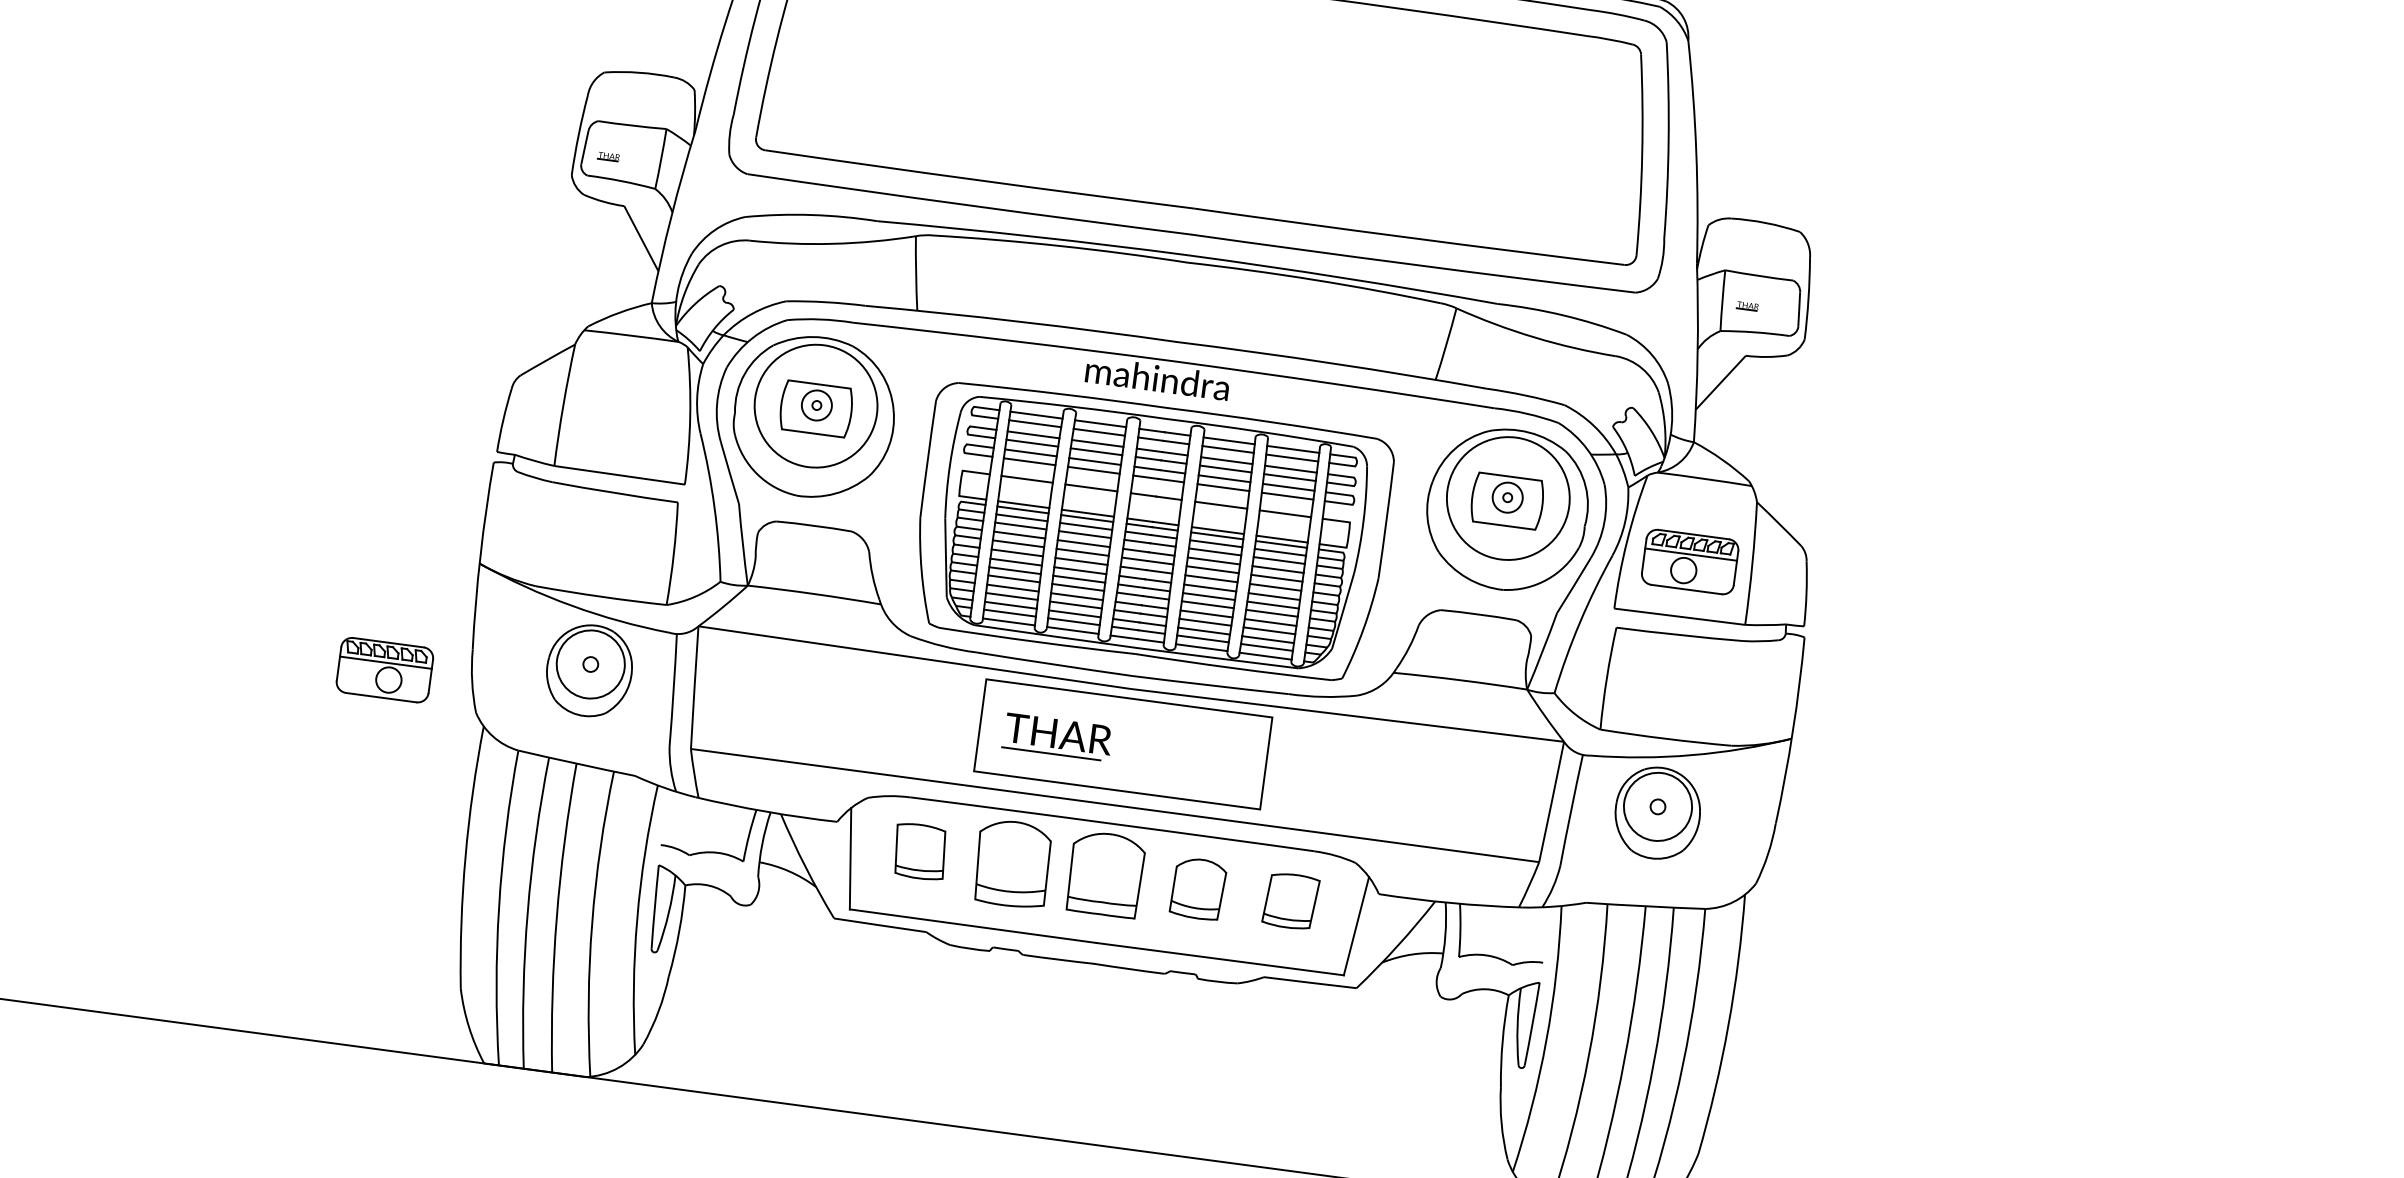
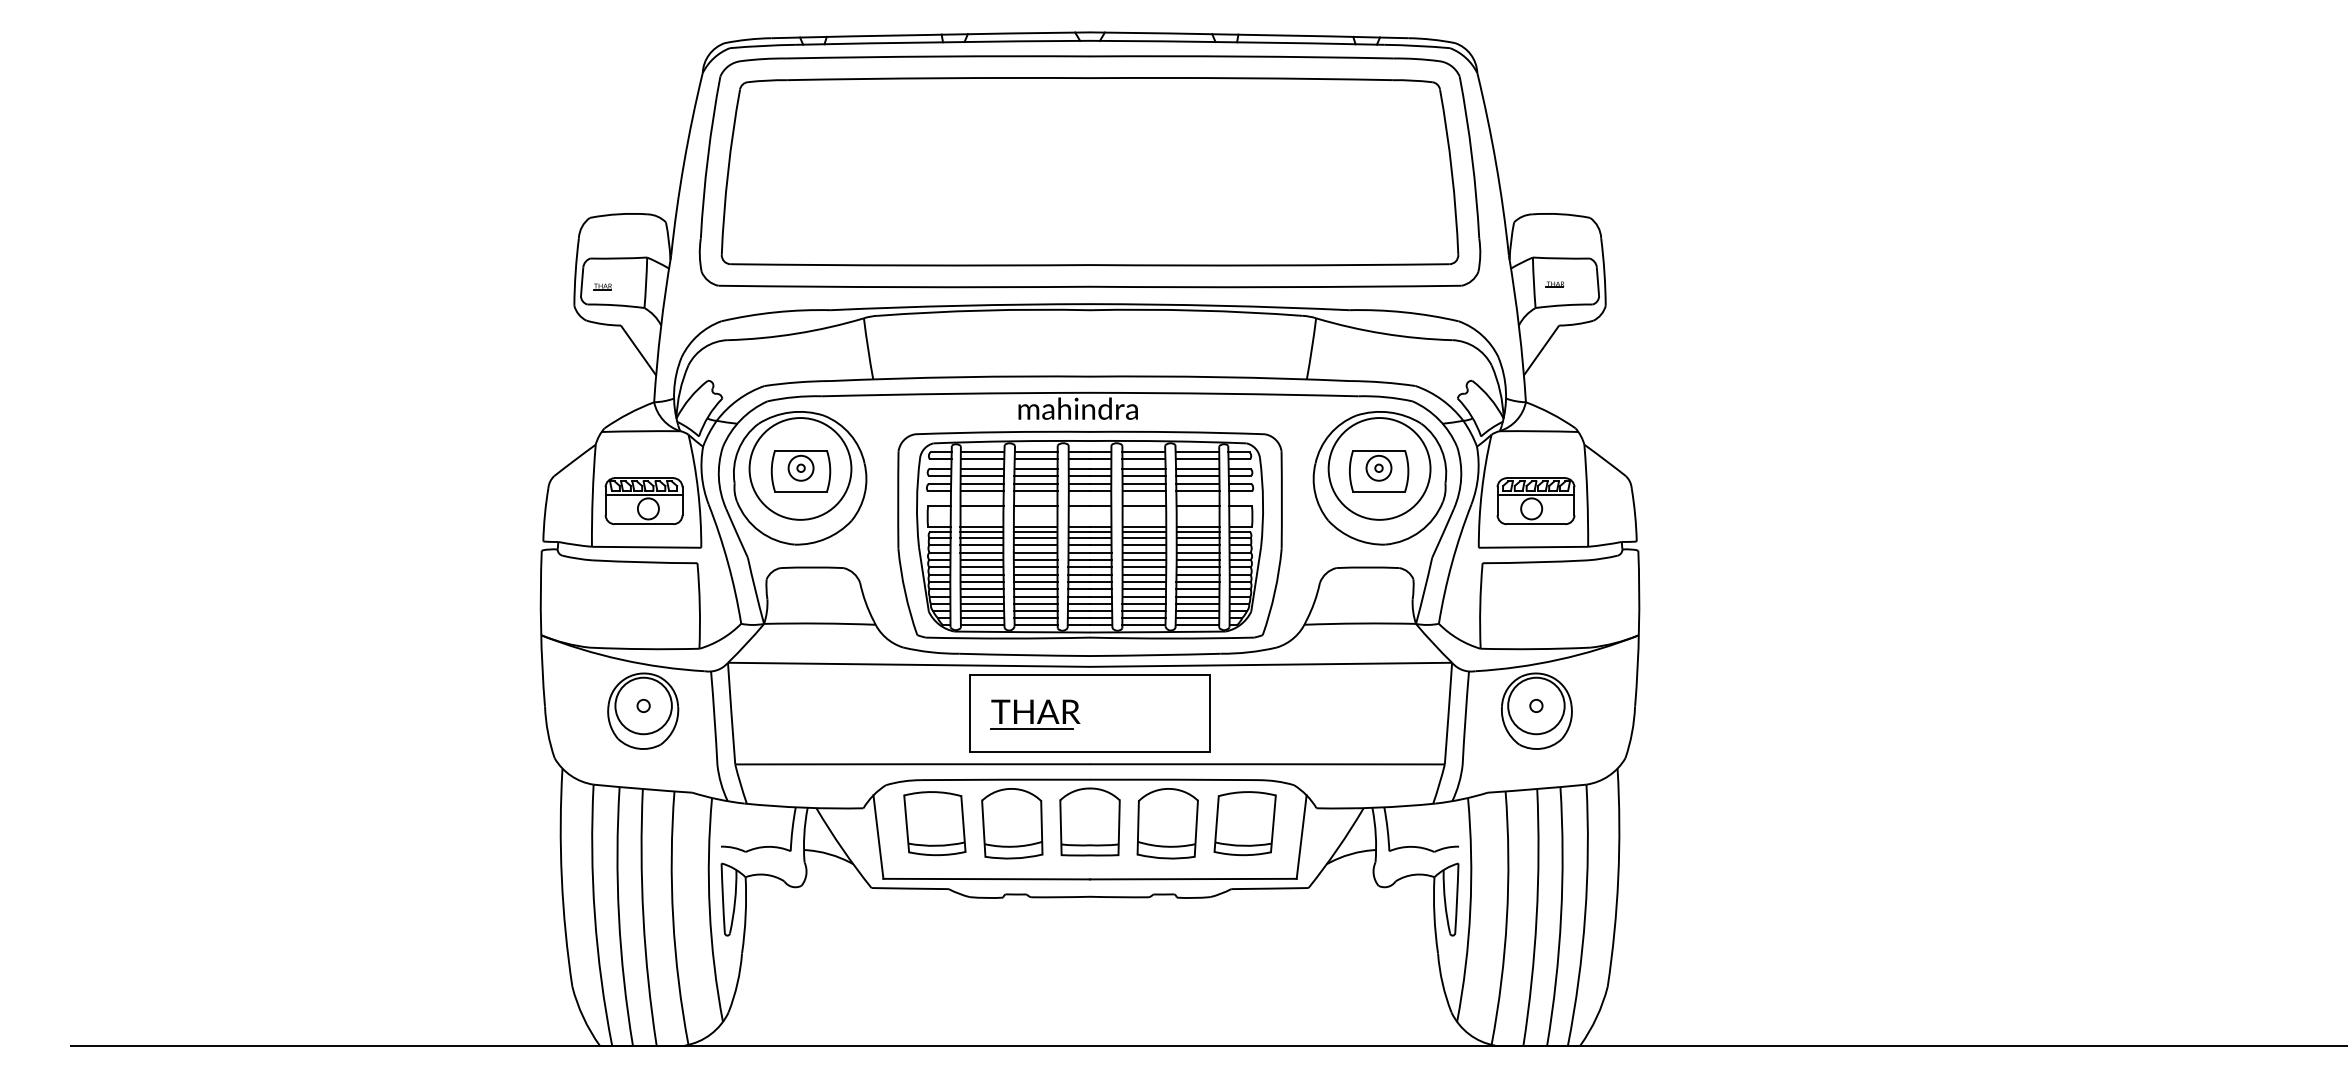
part: (384, 669) -> (643, 500), moved
part: (919, 851) -> (934, 823), size x1.43
part: (1198, 888) -> (1167, 823), size x1.43
part: (1290, 900) -> (1244, 823), size x1.43

